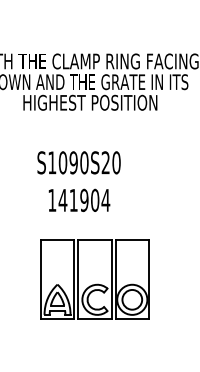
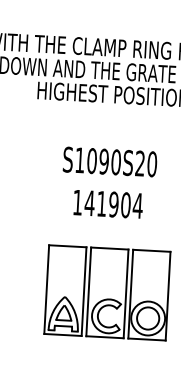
text: (78, 181) -> (108, 182), moved

